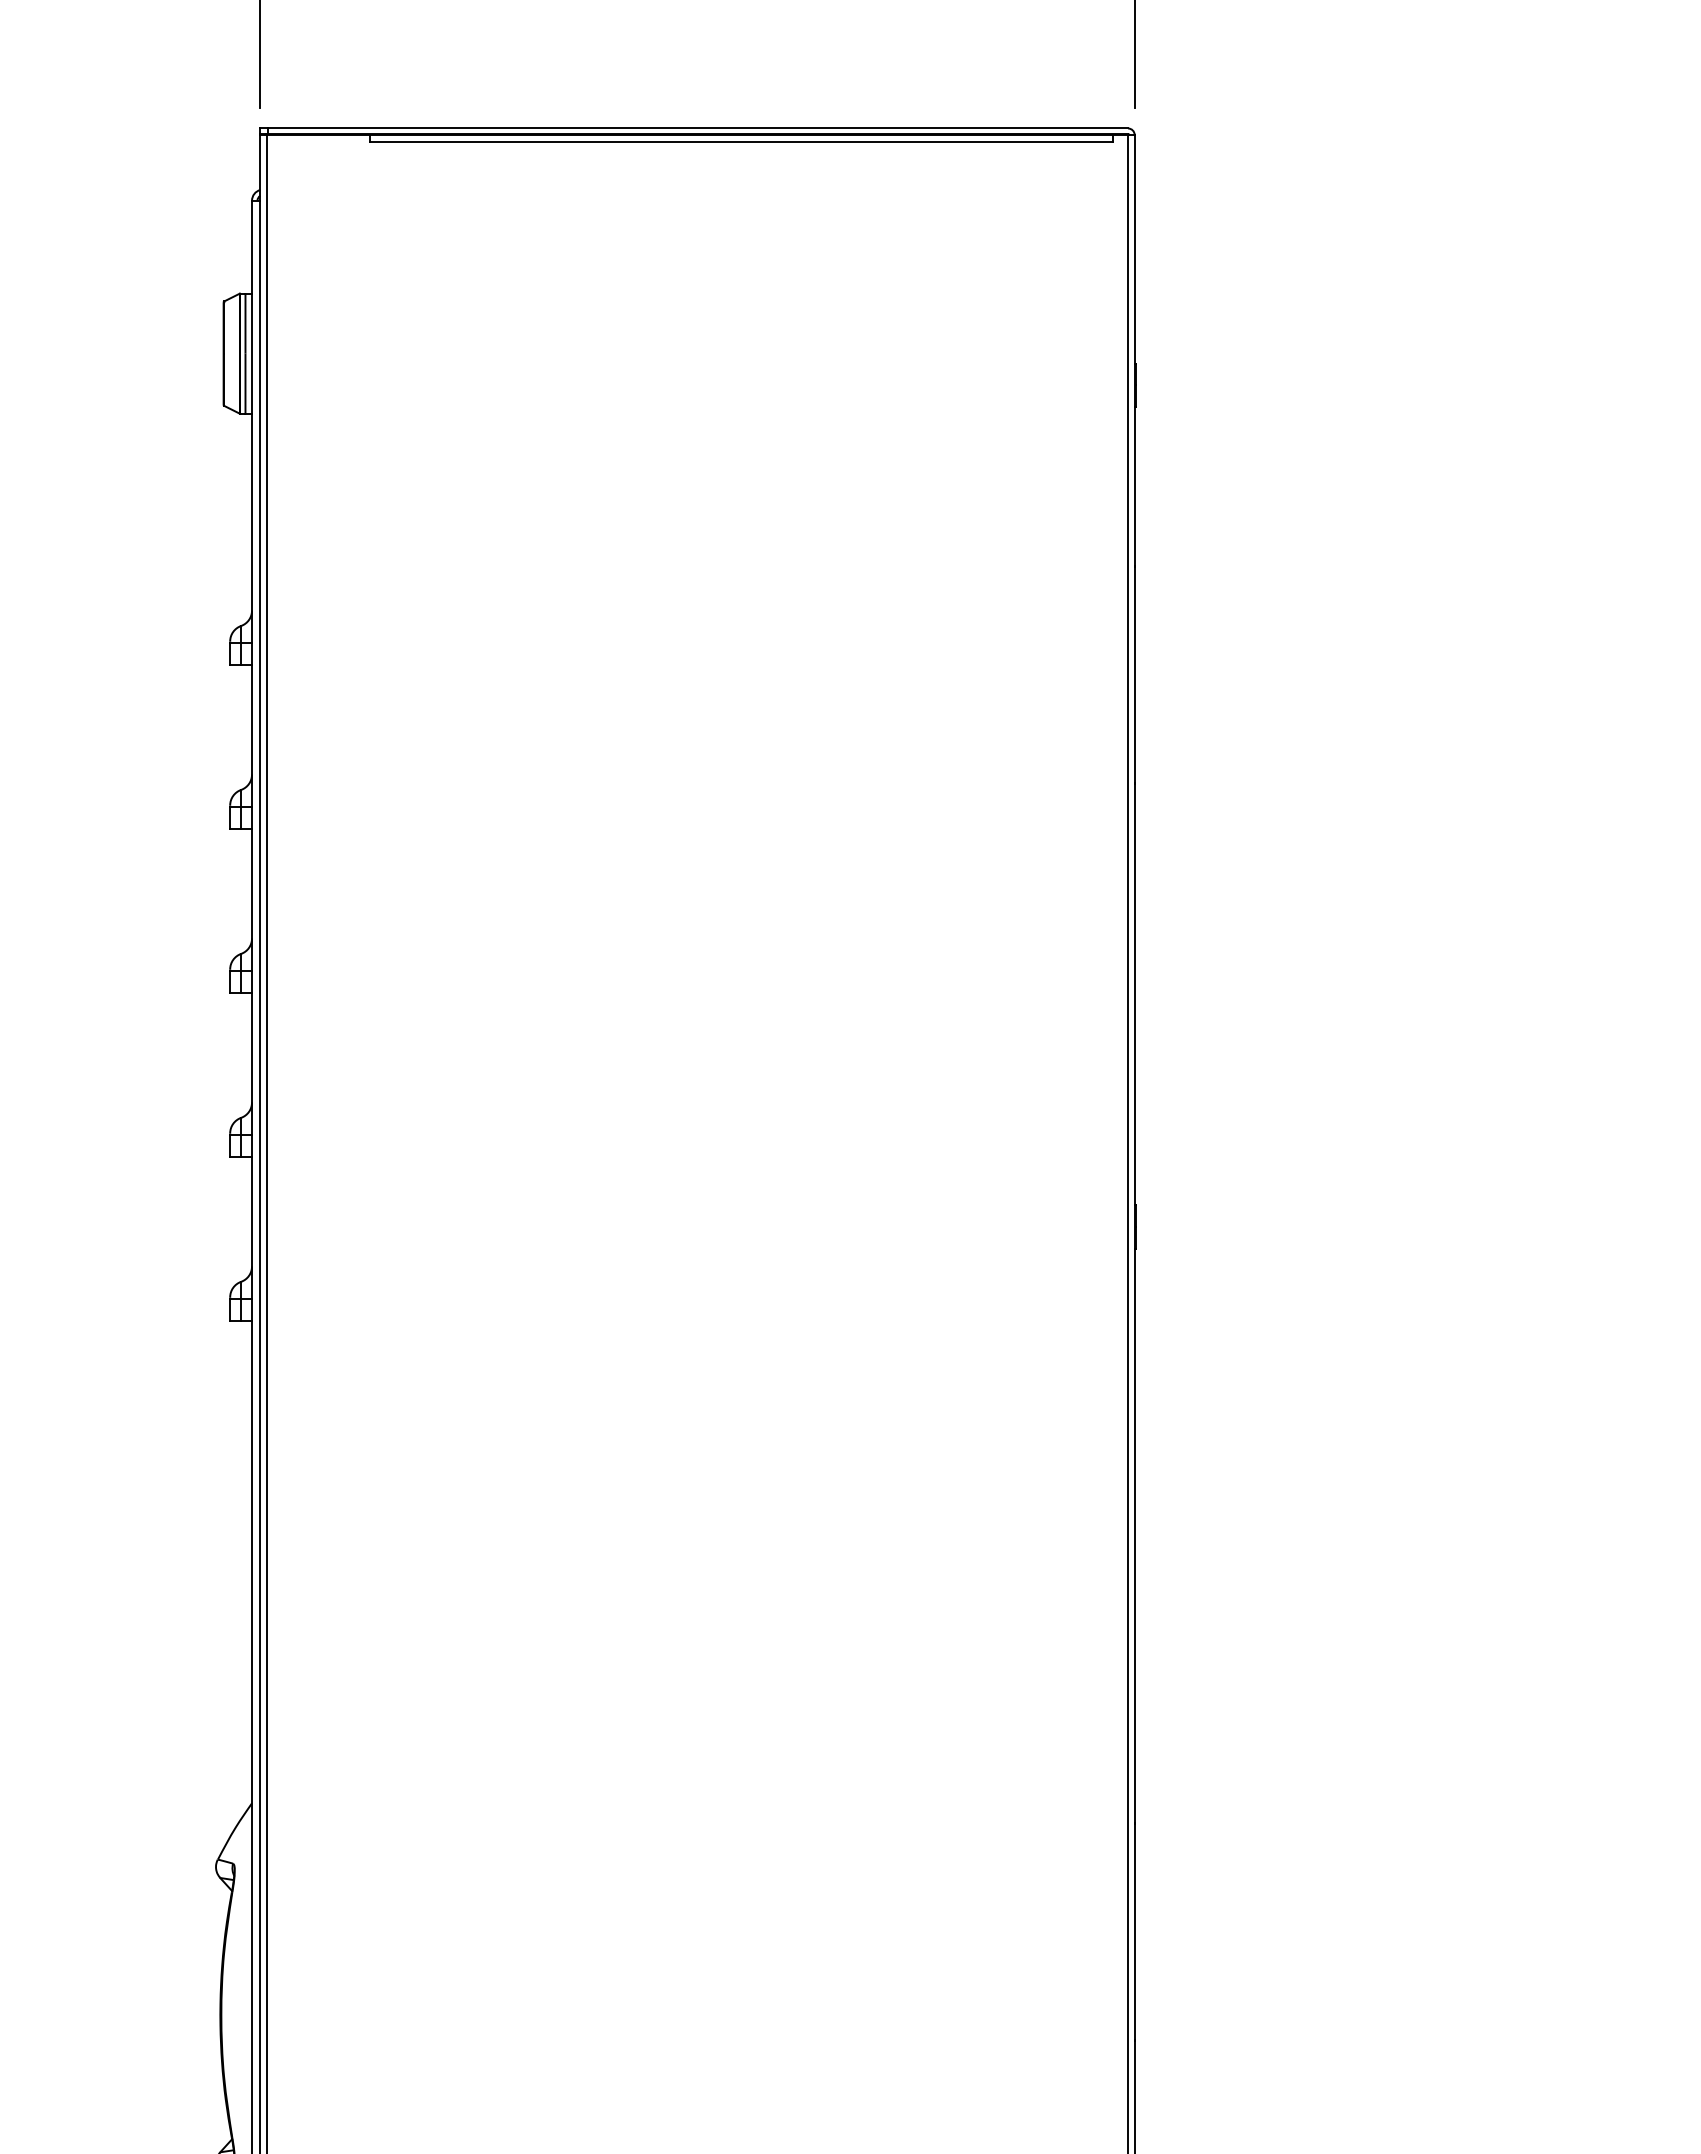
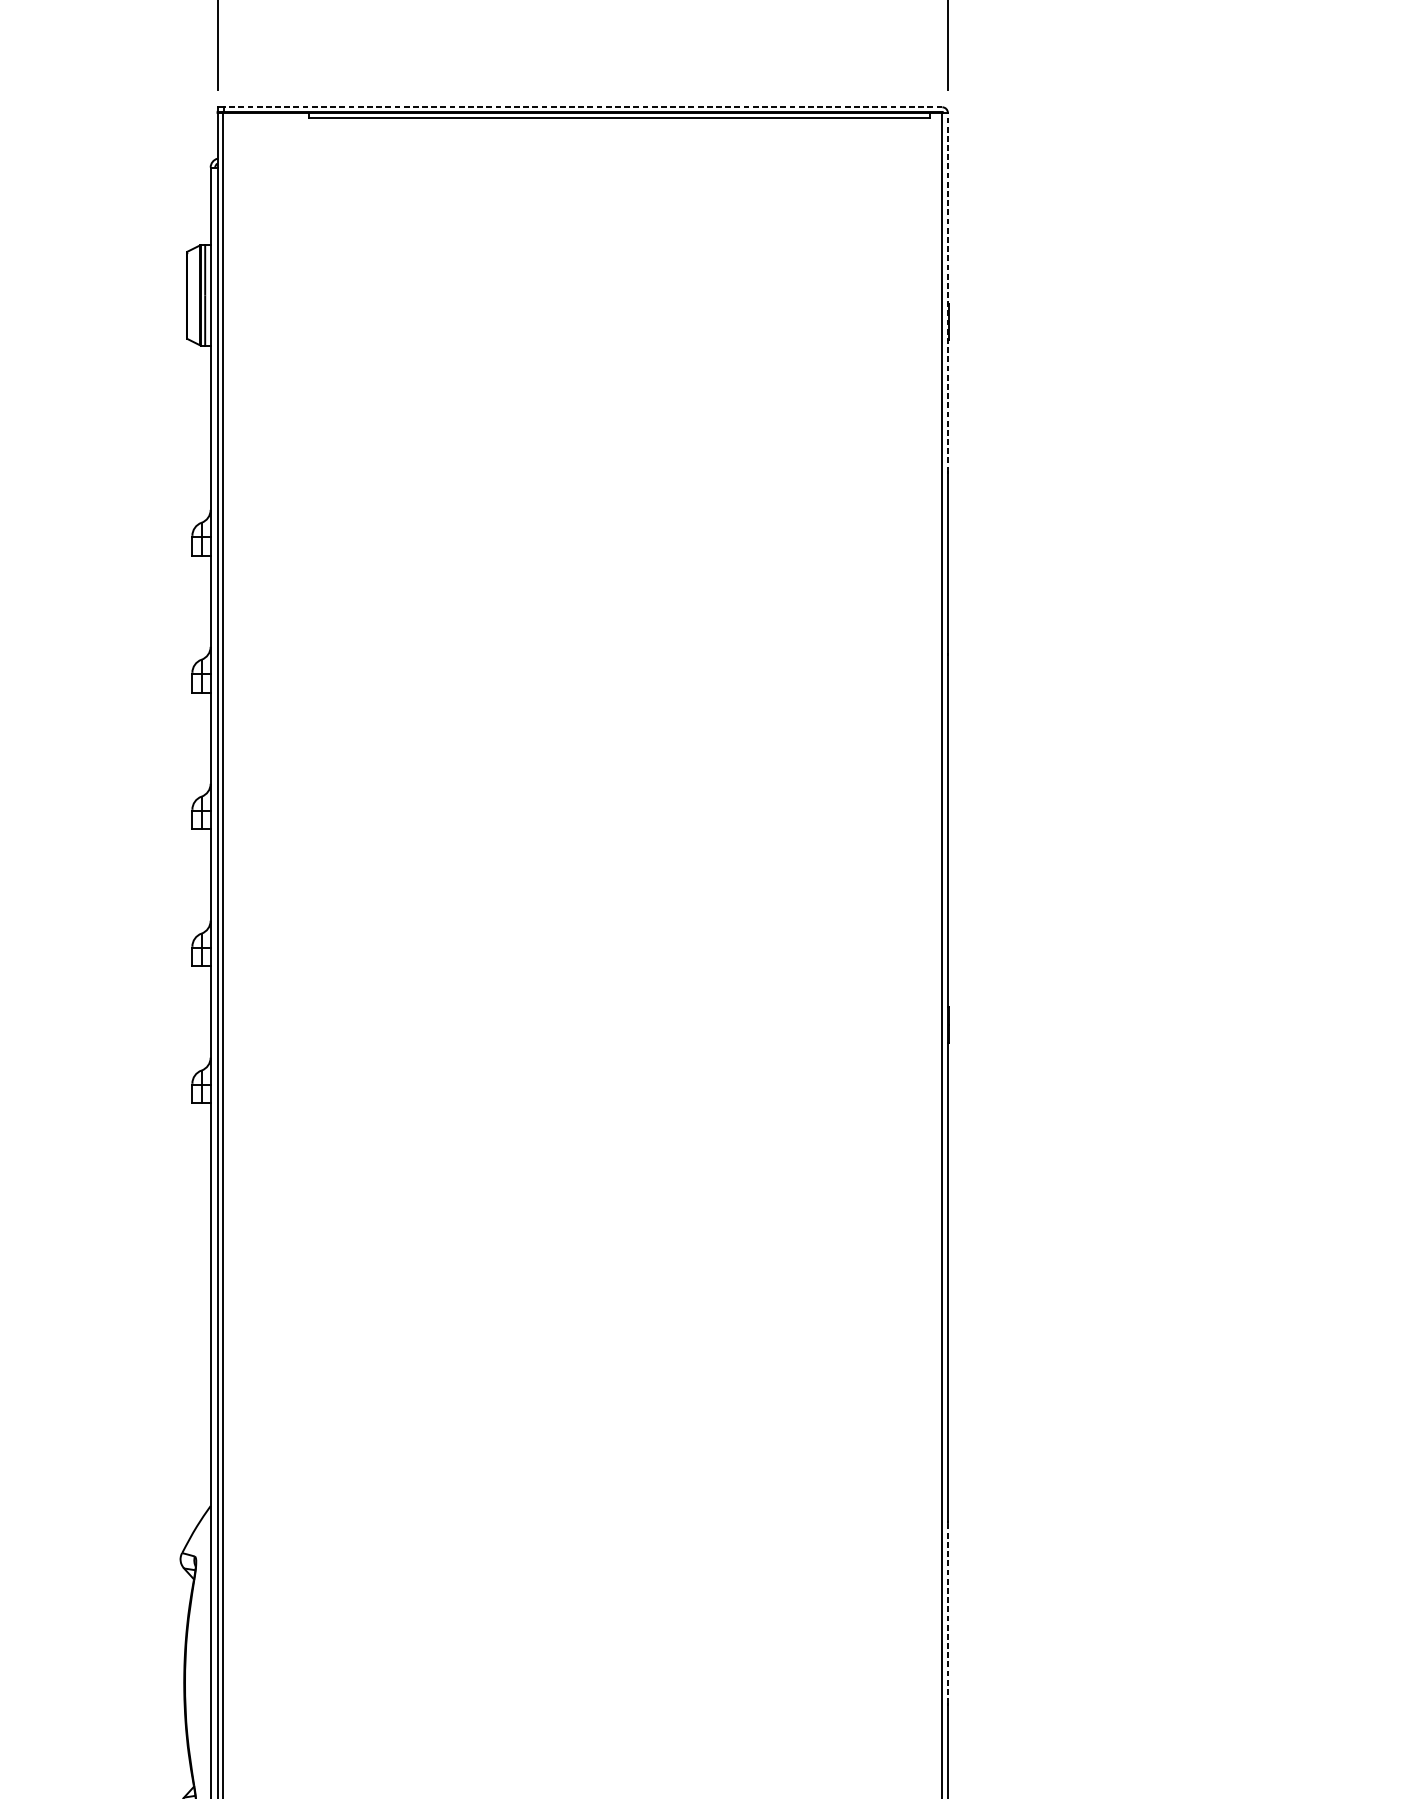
line: (698, 128) -> (583, 107), solid -> dashed
line: (1134, 349) -> (947, 291), solid -> dashed
line: (1134, 1931) -> (947, 1613), solid -> dashed

